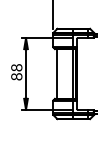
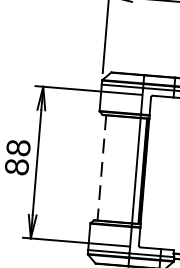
line: (56, 73) -> (101, 166), solid -> dashed

